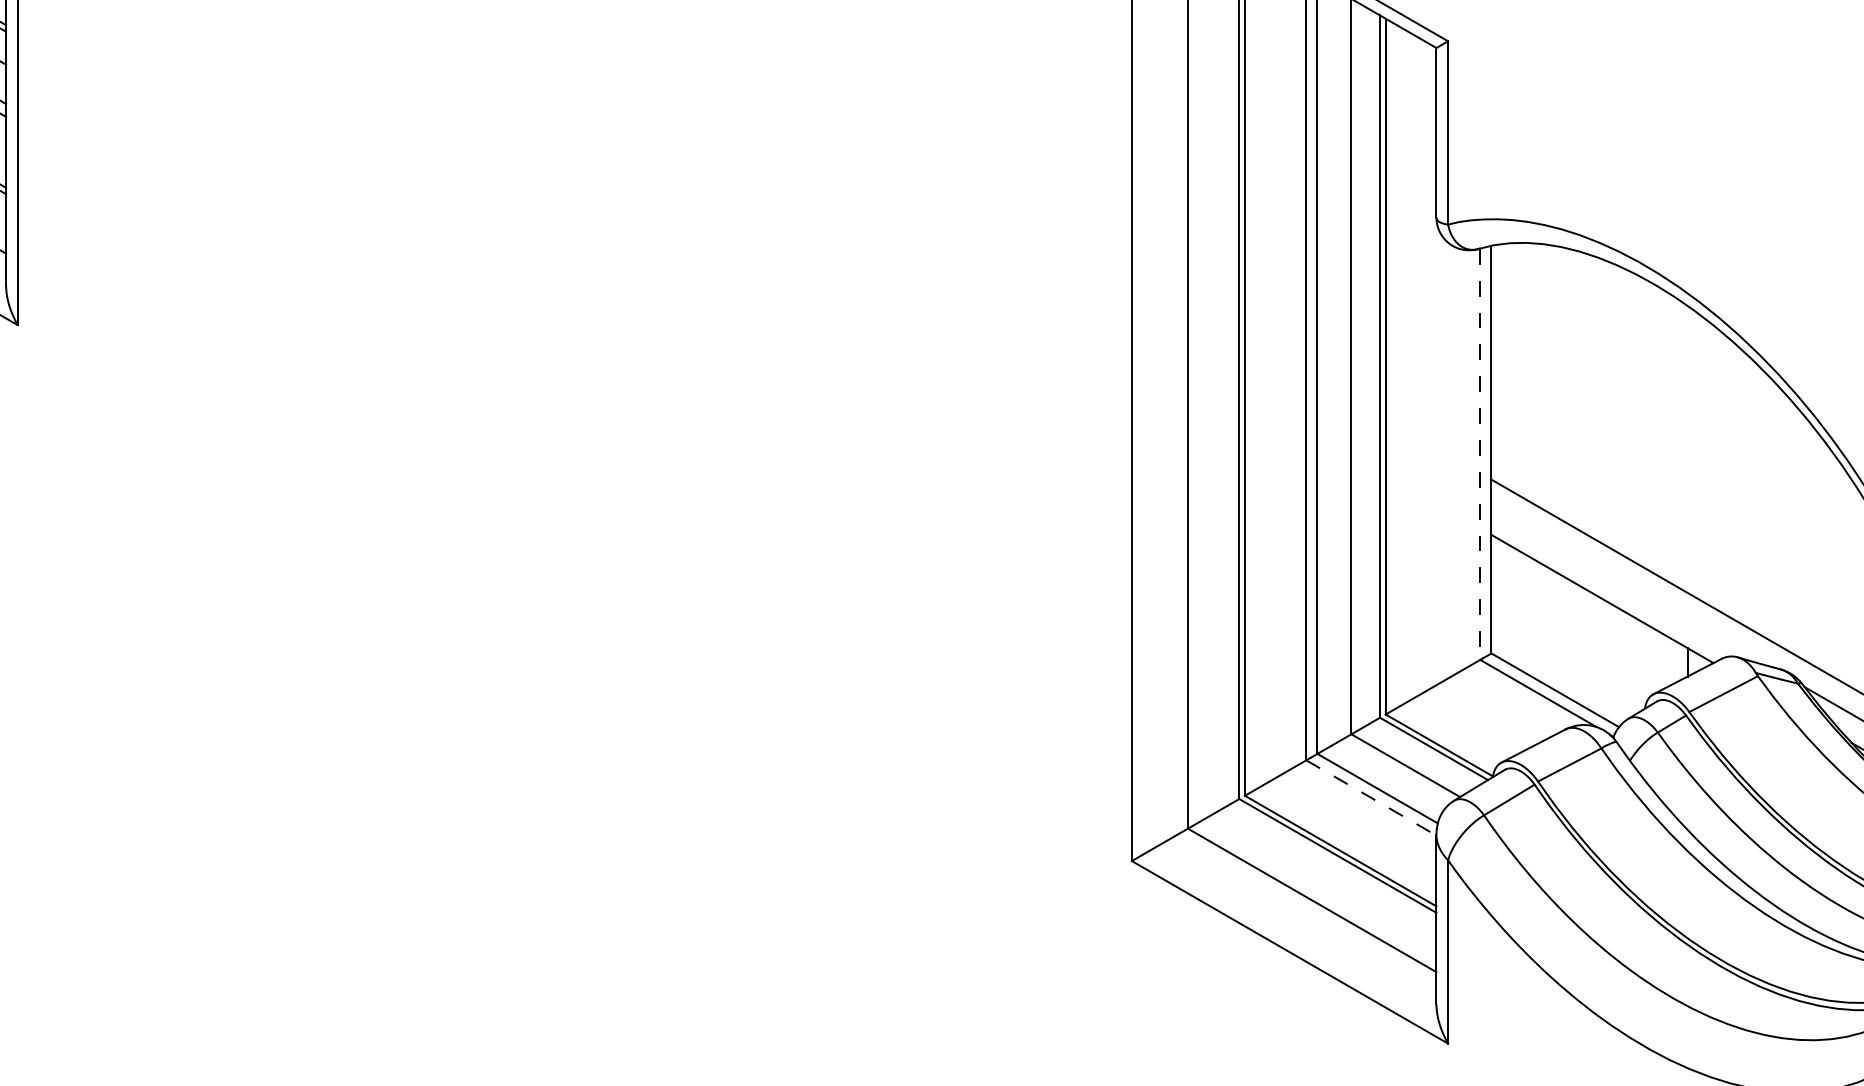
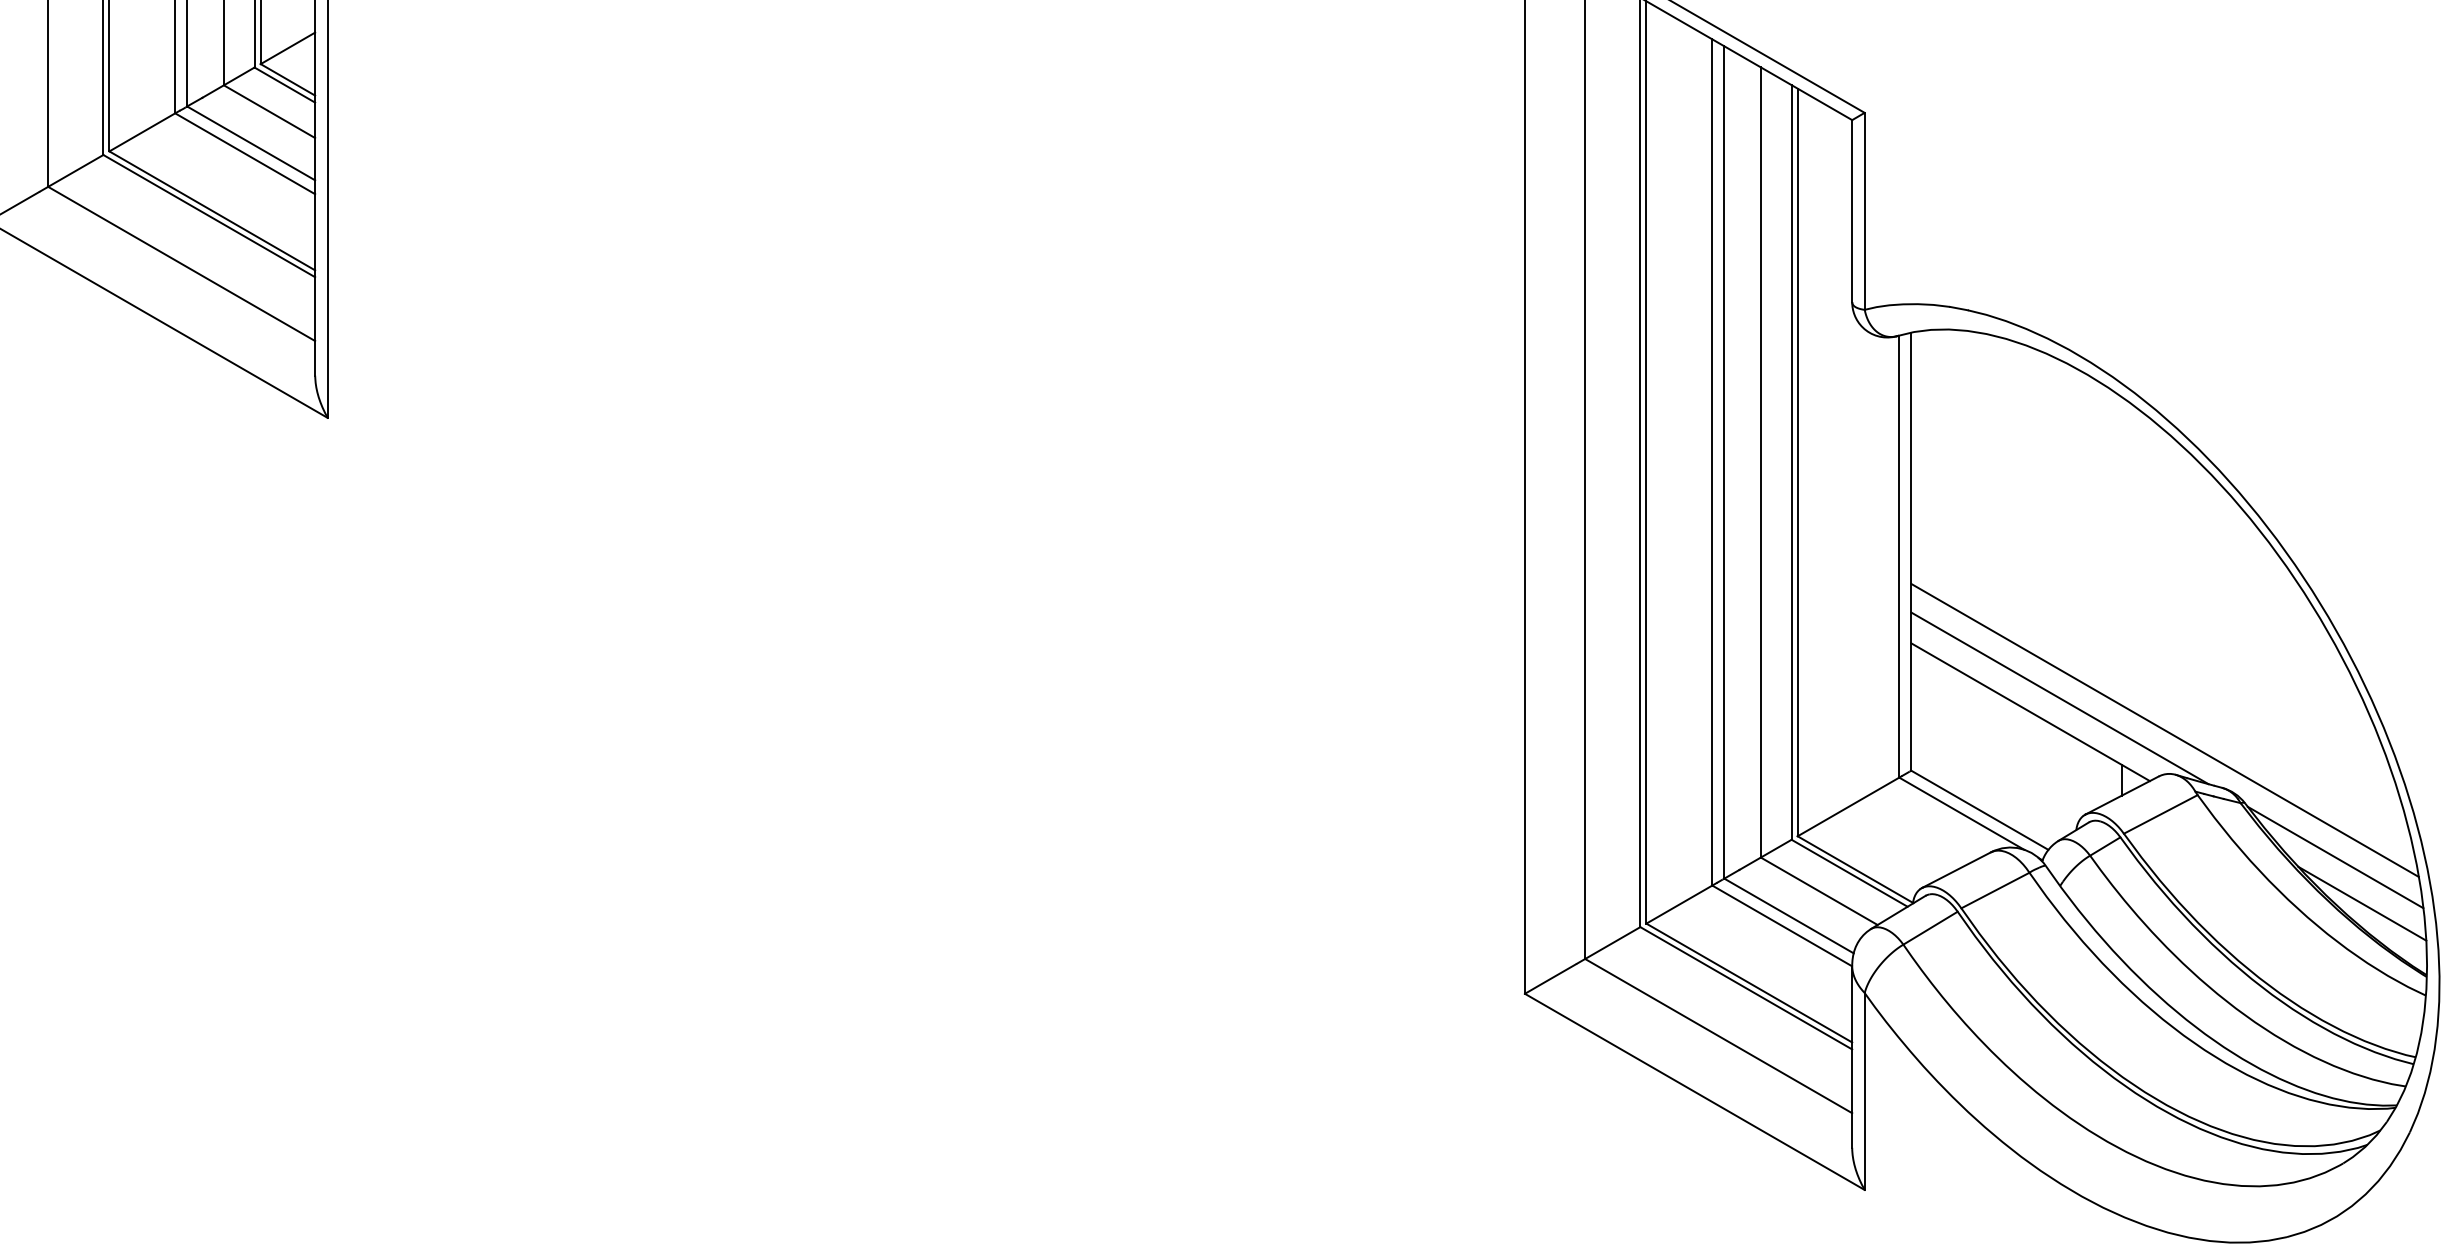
line: (1480, 454) -> (1899, 556), dashed -> solid
line: (1629, 586) -> (2059, 698), added
line: (1371, 797) -> (1782, 925), dashed -> solid

